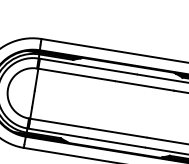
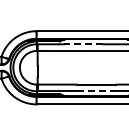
line: (108, 70) -> (83, 44), solid -> dashed
line: (116, 143) -> (96, 91), solid -> dashed

